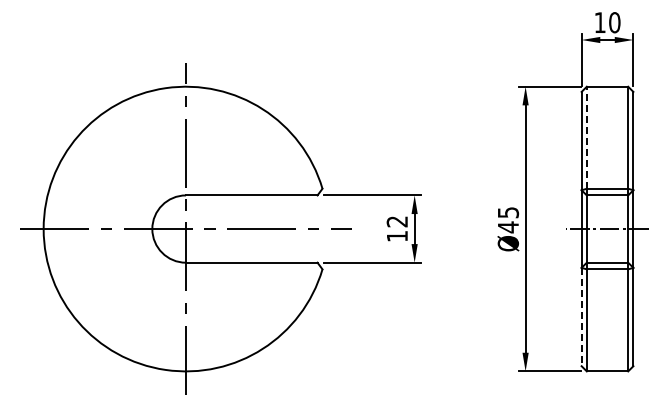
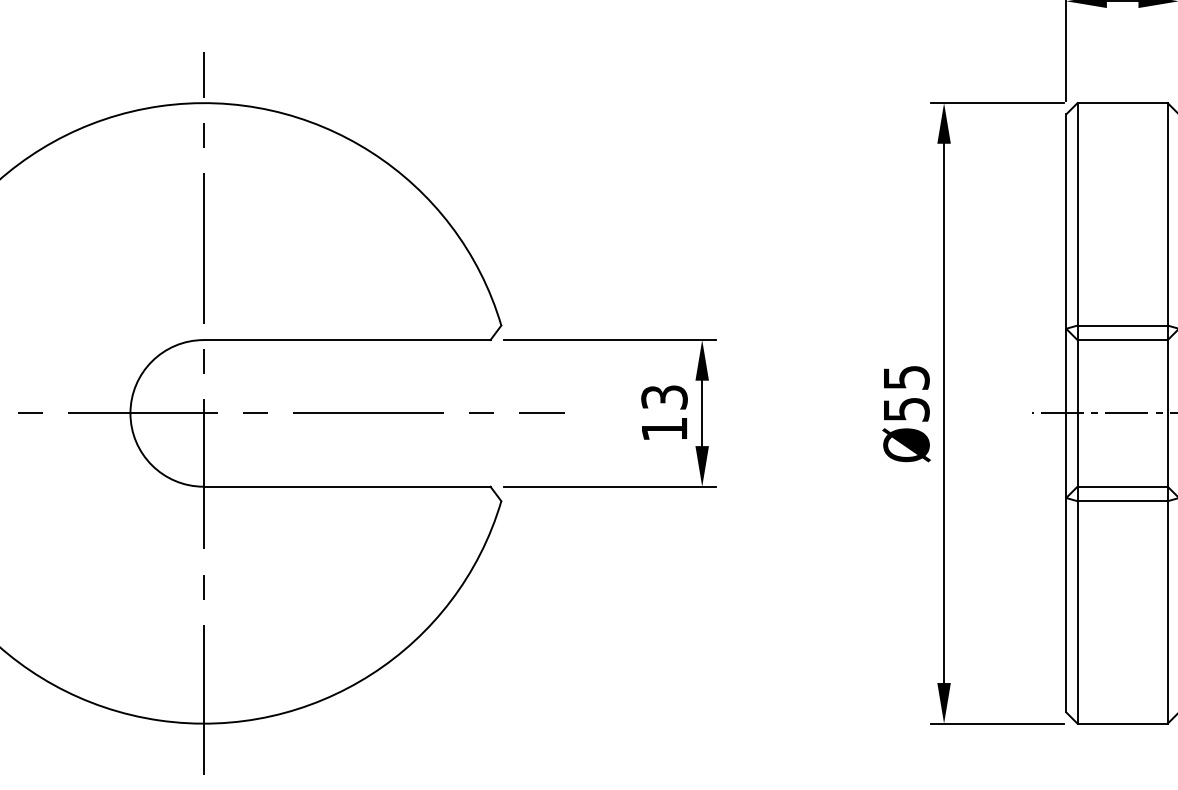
line: (586, 137) -> (1076, 213), dashed -> solid
text: (397, 221) -> (664, 396), 12 -> 13
text: (508, 227) -> (906, 409), Ø45 -> Ø55
line: (581, 317) -> (1065, 606), dashed -> solid

